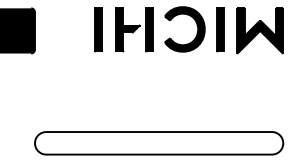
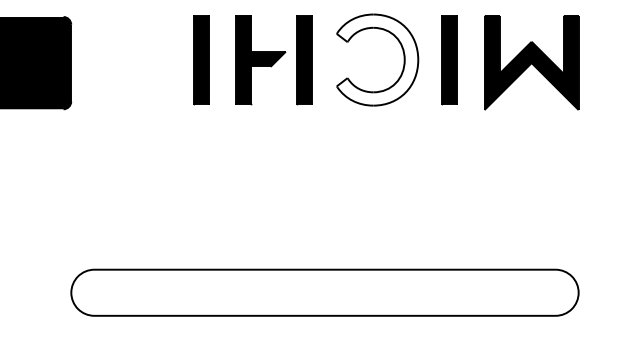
fill: (184, 29) -> (376, 60), removed

